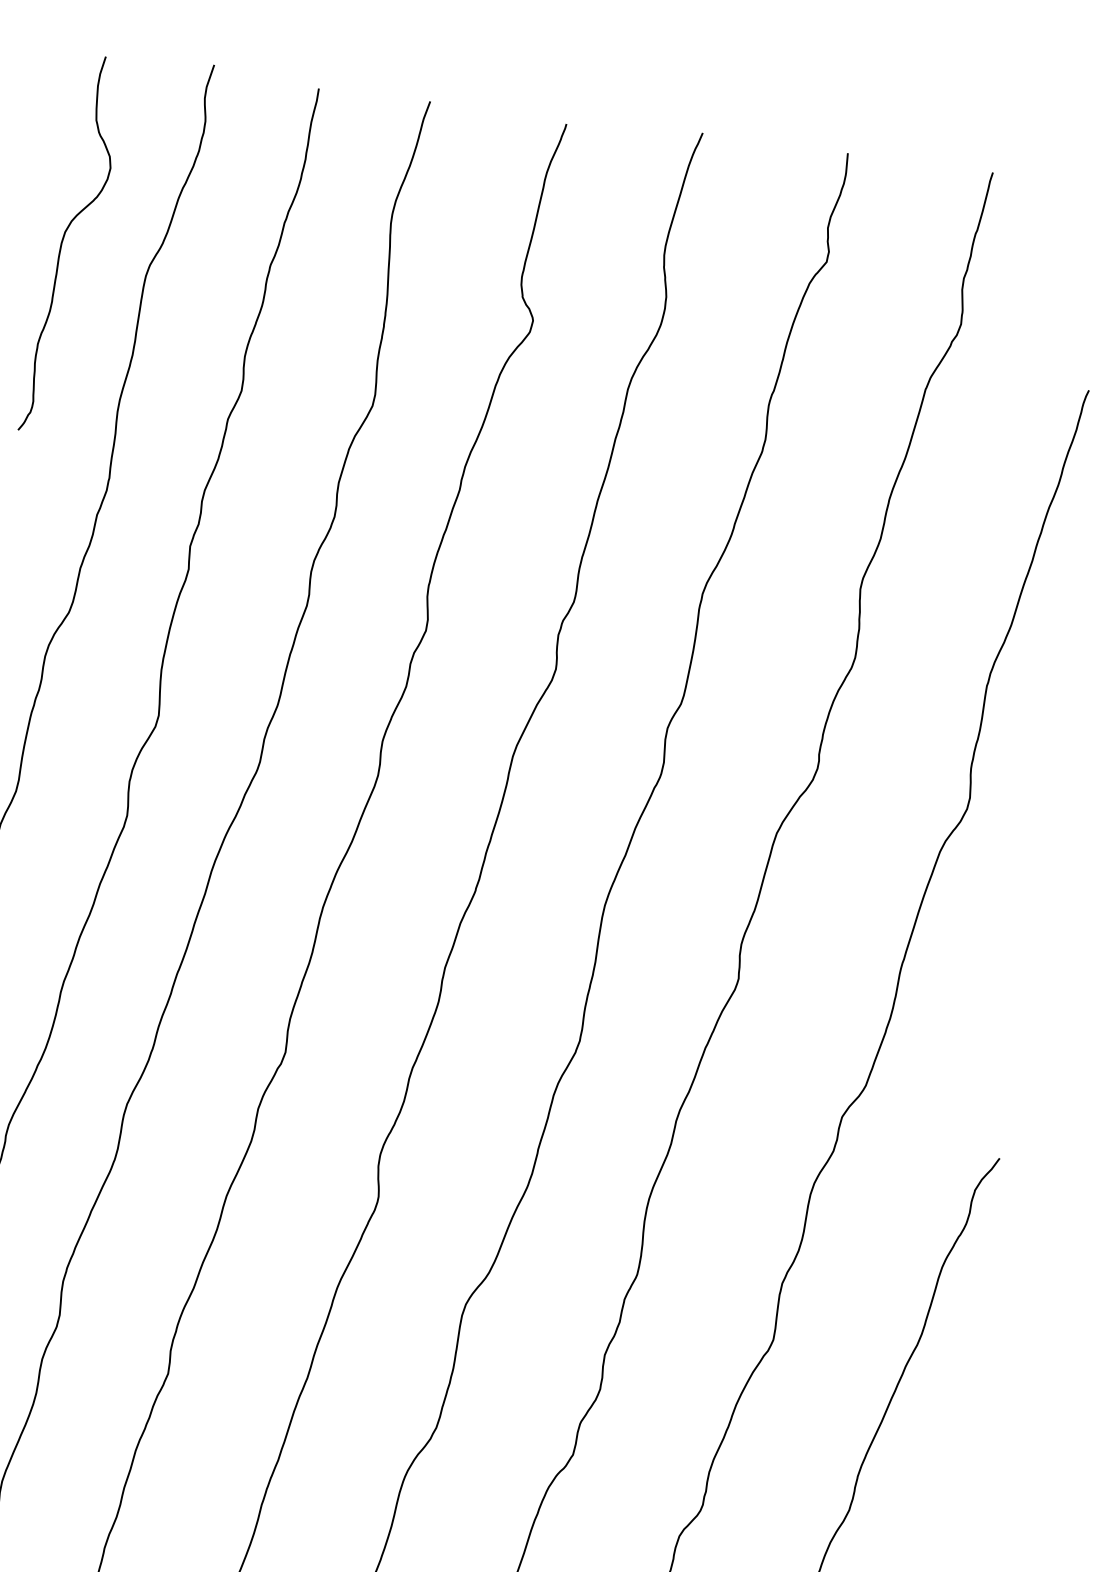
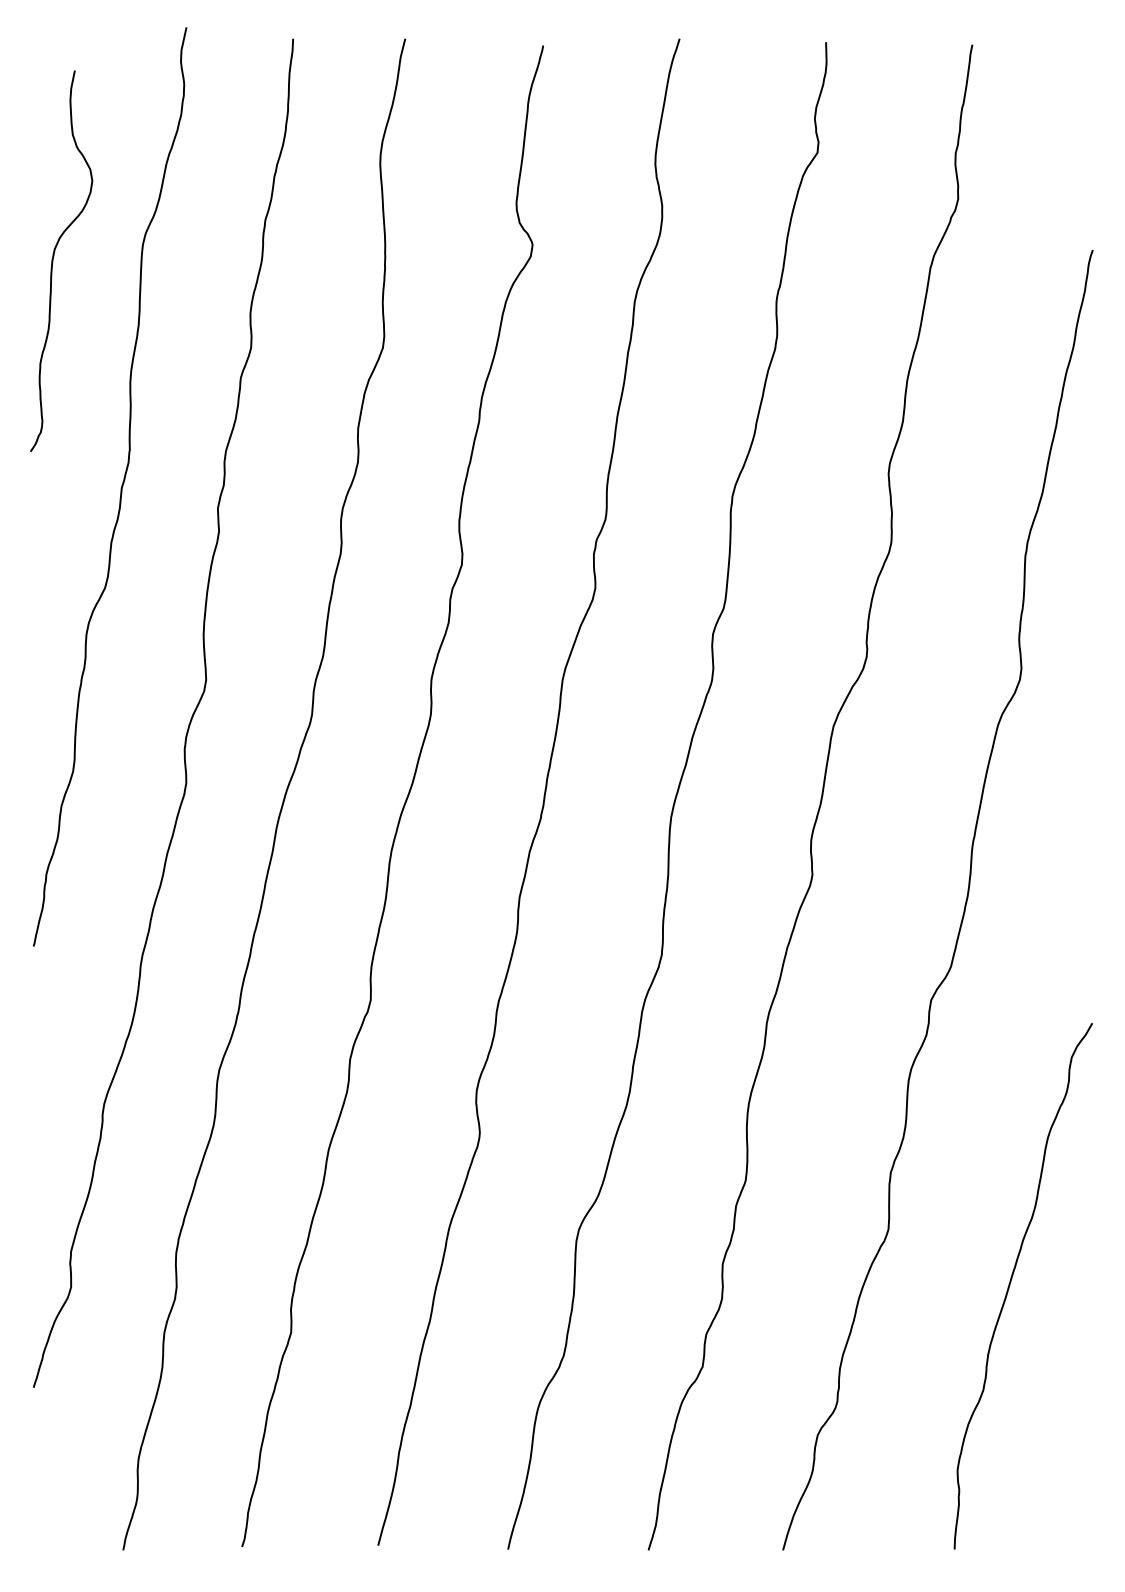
curve: (62, 242) -> (53, 260), moved

